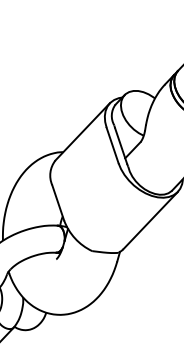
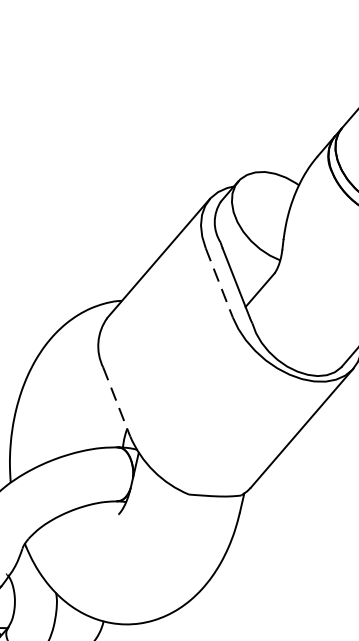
line: (112, 145) -> (219, 282), solid -> dashed
line: (58, 202) -> (117, 401), solid -> dashed

